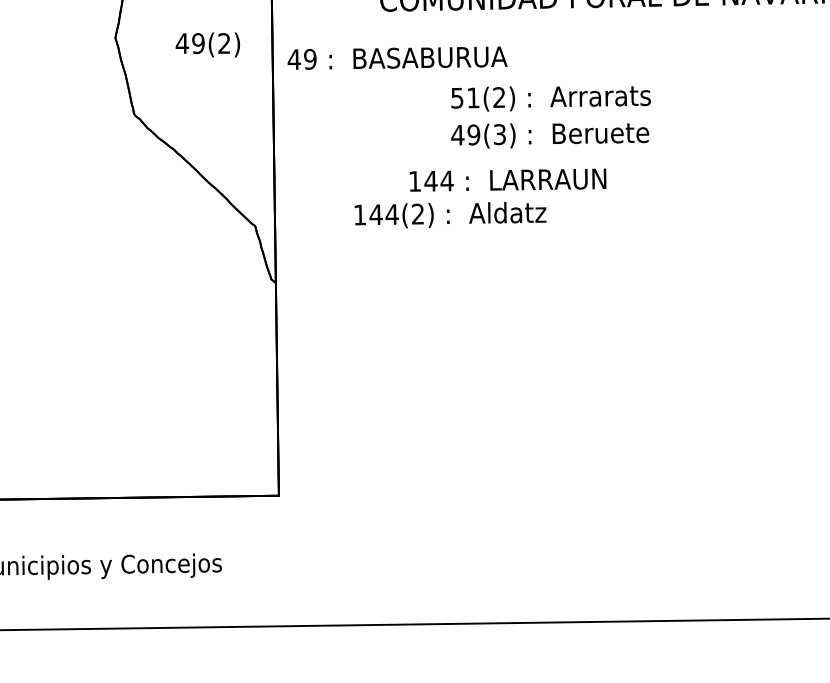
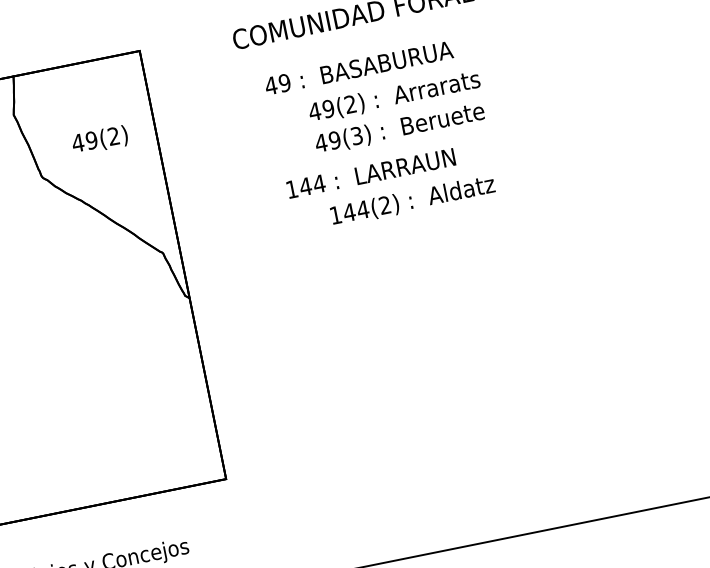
text: (207, 44) -> (99, 139), moved
text: (397, 57) -> (358, 67), moved
text: (464, 97) -> (320, 109), 51(2) -> 49(2)
text: (450, 215) -> (412, 201), moved

